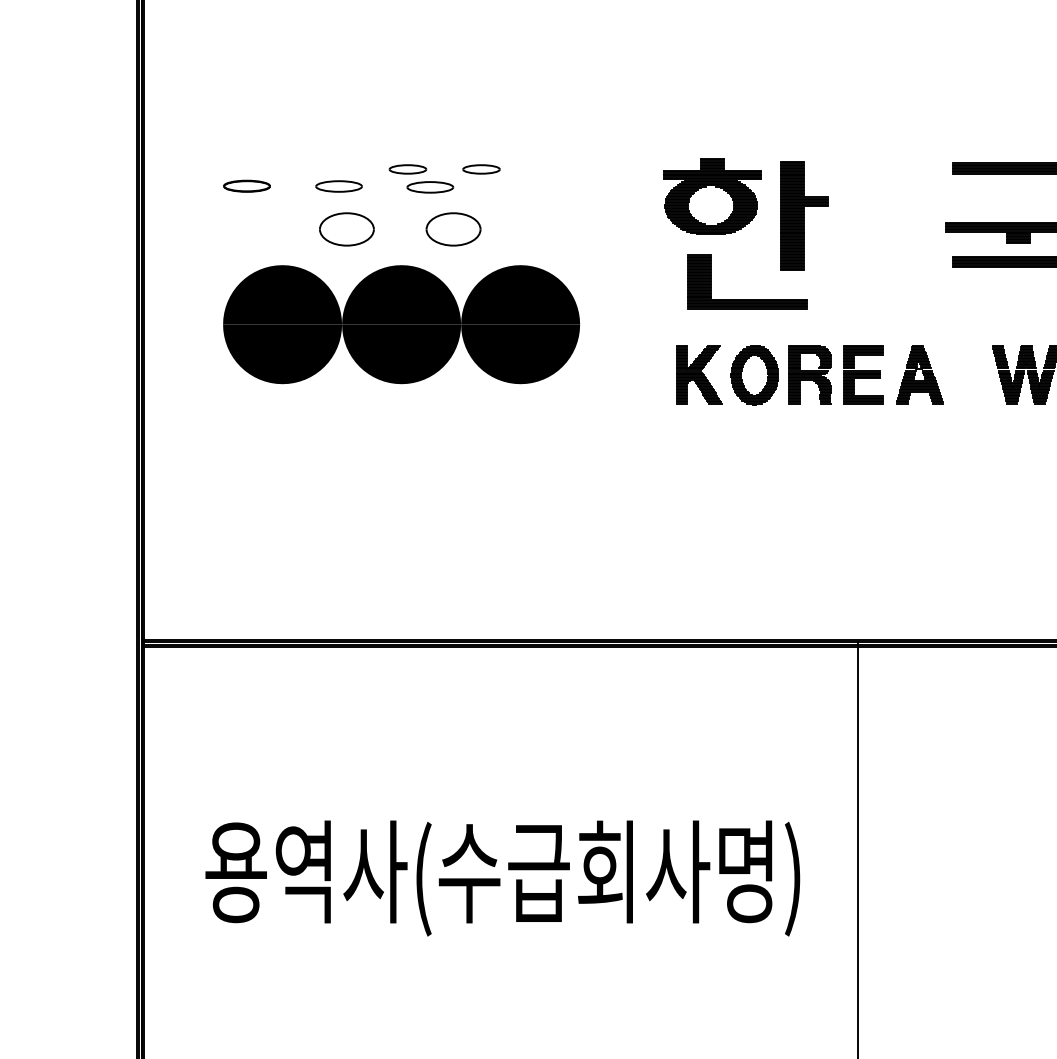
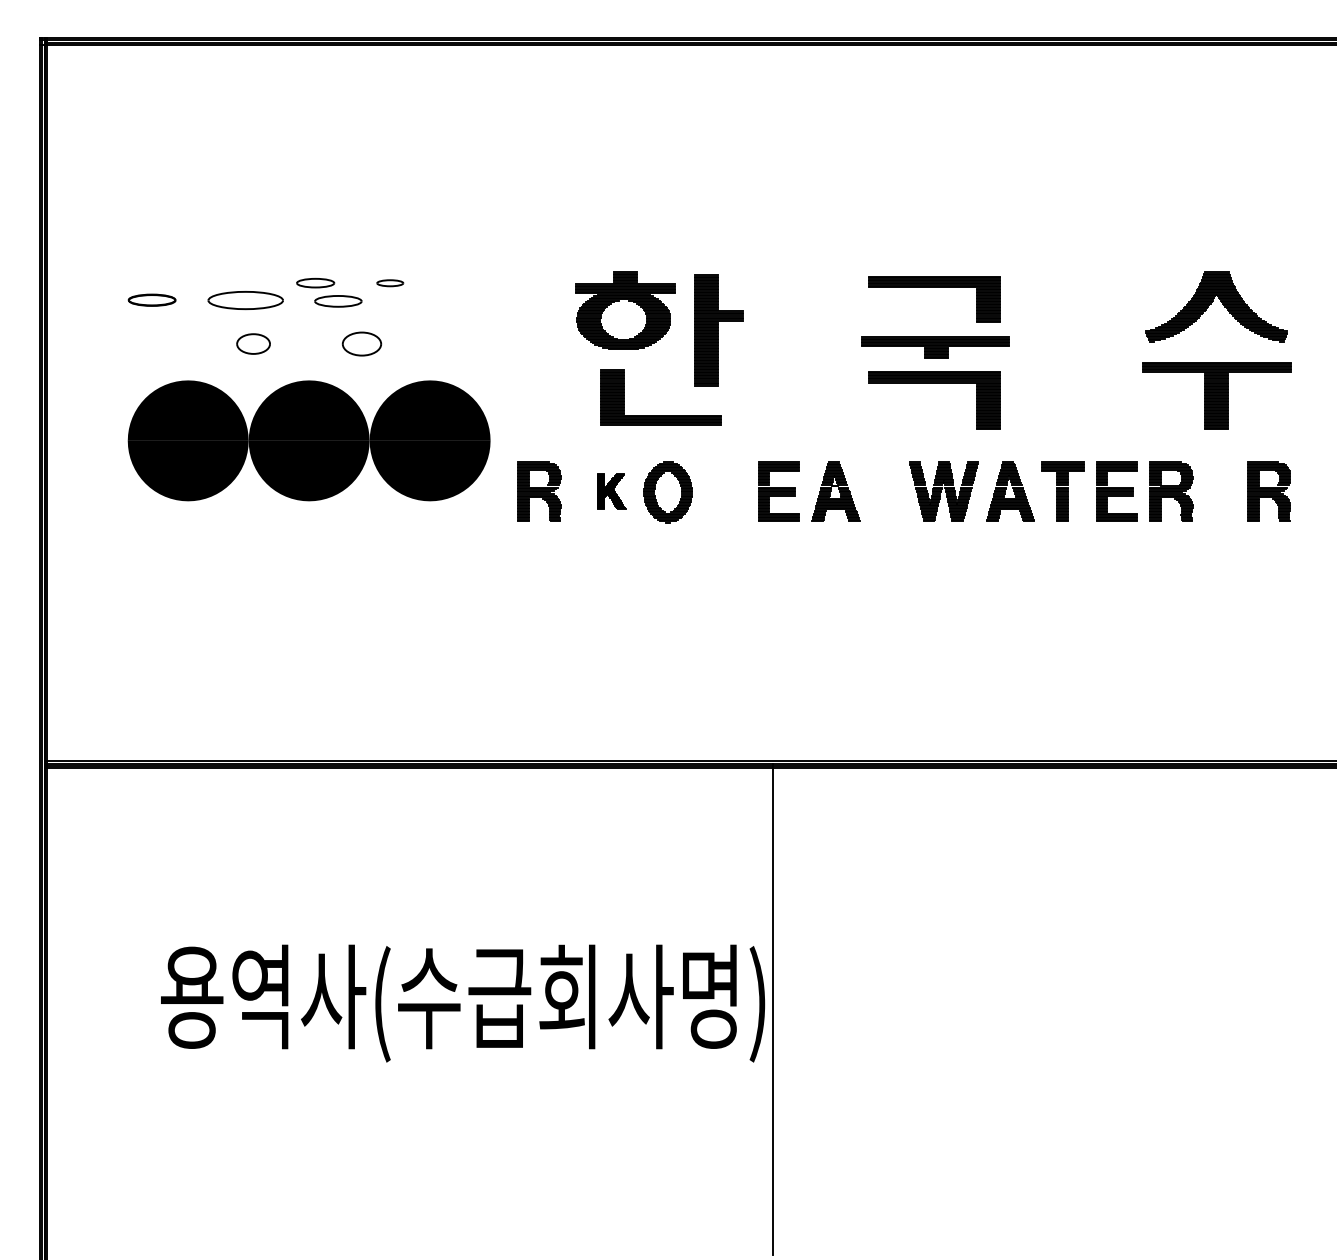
part: (480, 169) -> (389, 283), size x0.7
part: (338, 186) -> (245, 300), size x1.6
part: (346, 228) -> (253, 343), size x0.6
part: (453, 228) -> (361, 343), size x0.7
part: (699, 374) -> (611, 491), size x0.6
part: (810, 374) -> (539, 491), moved
text: (503, 878) -> (463, 1003), moved

